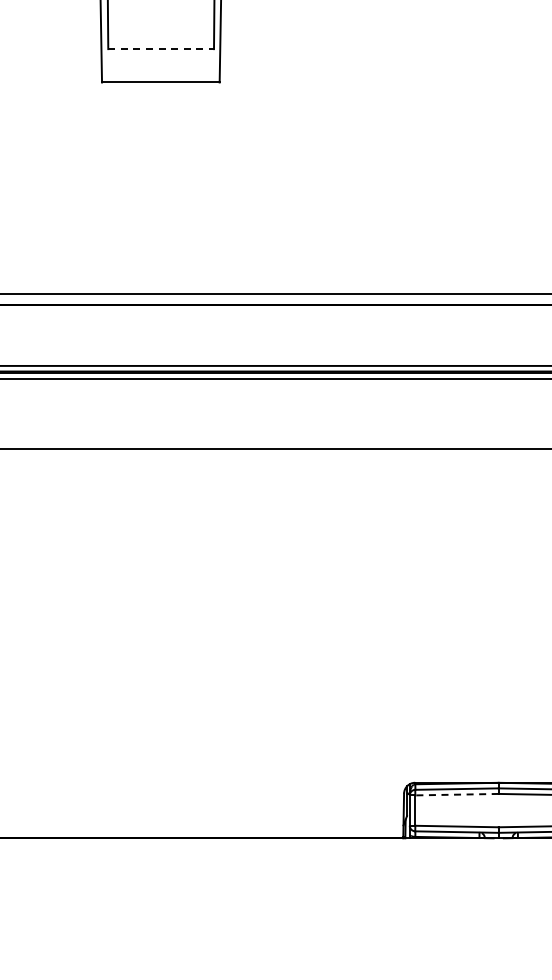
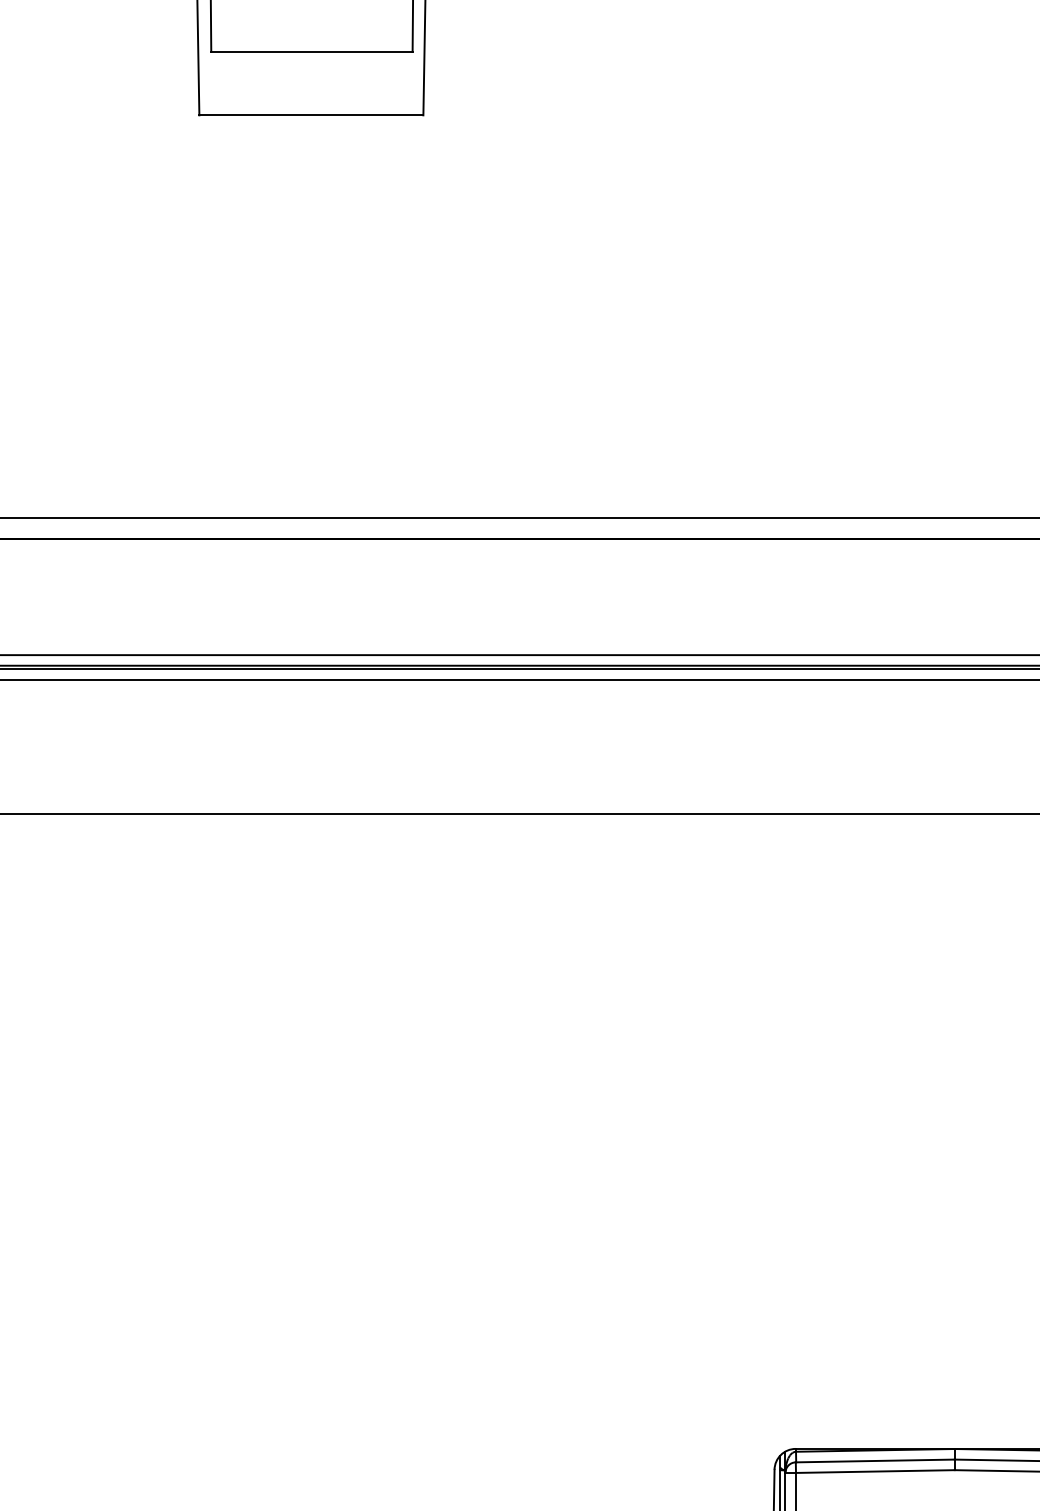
line: (161, 49) -> (312, 52), dashed -> solid
line: (457, 794) -> (876, 1471), dashed -> solid

